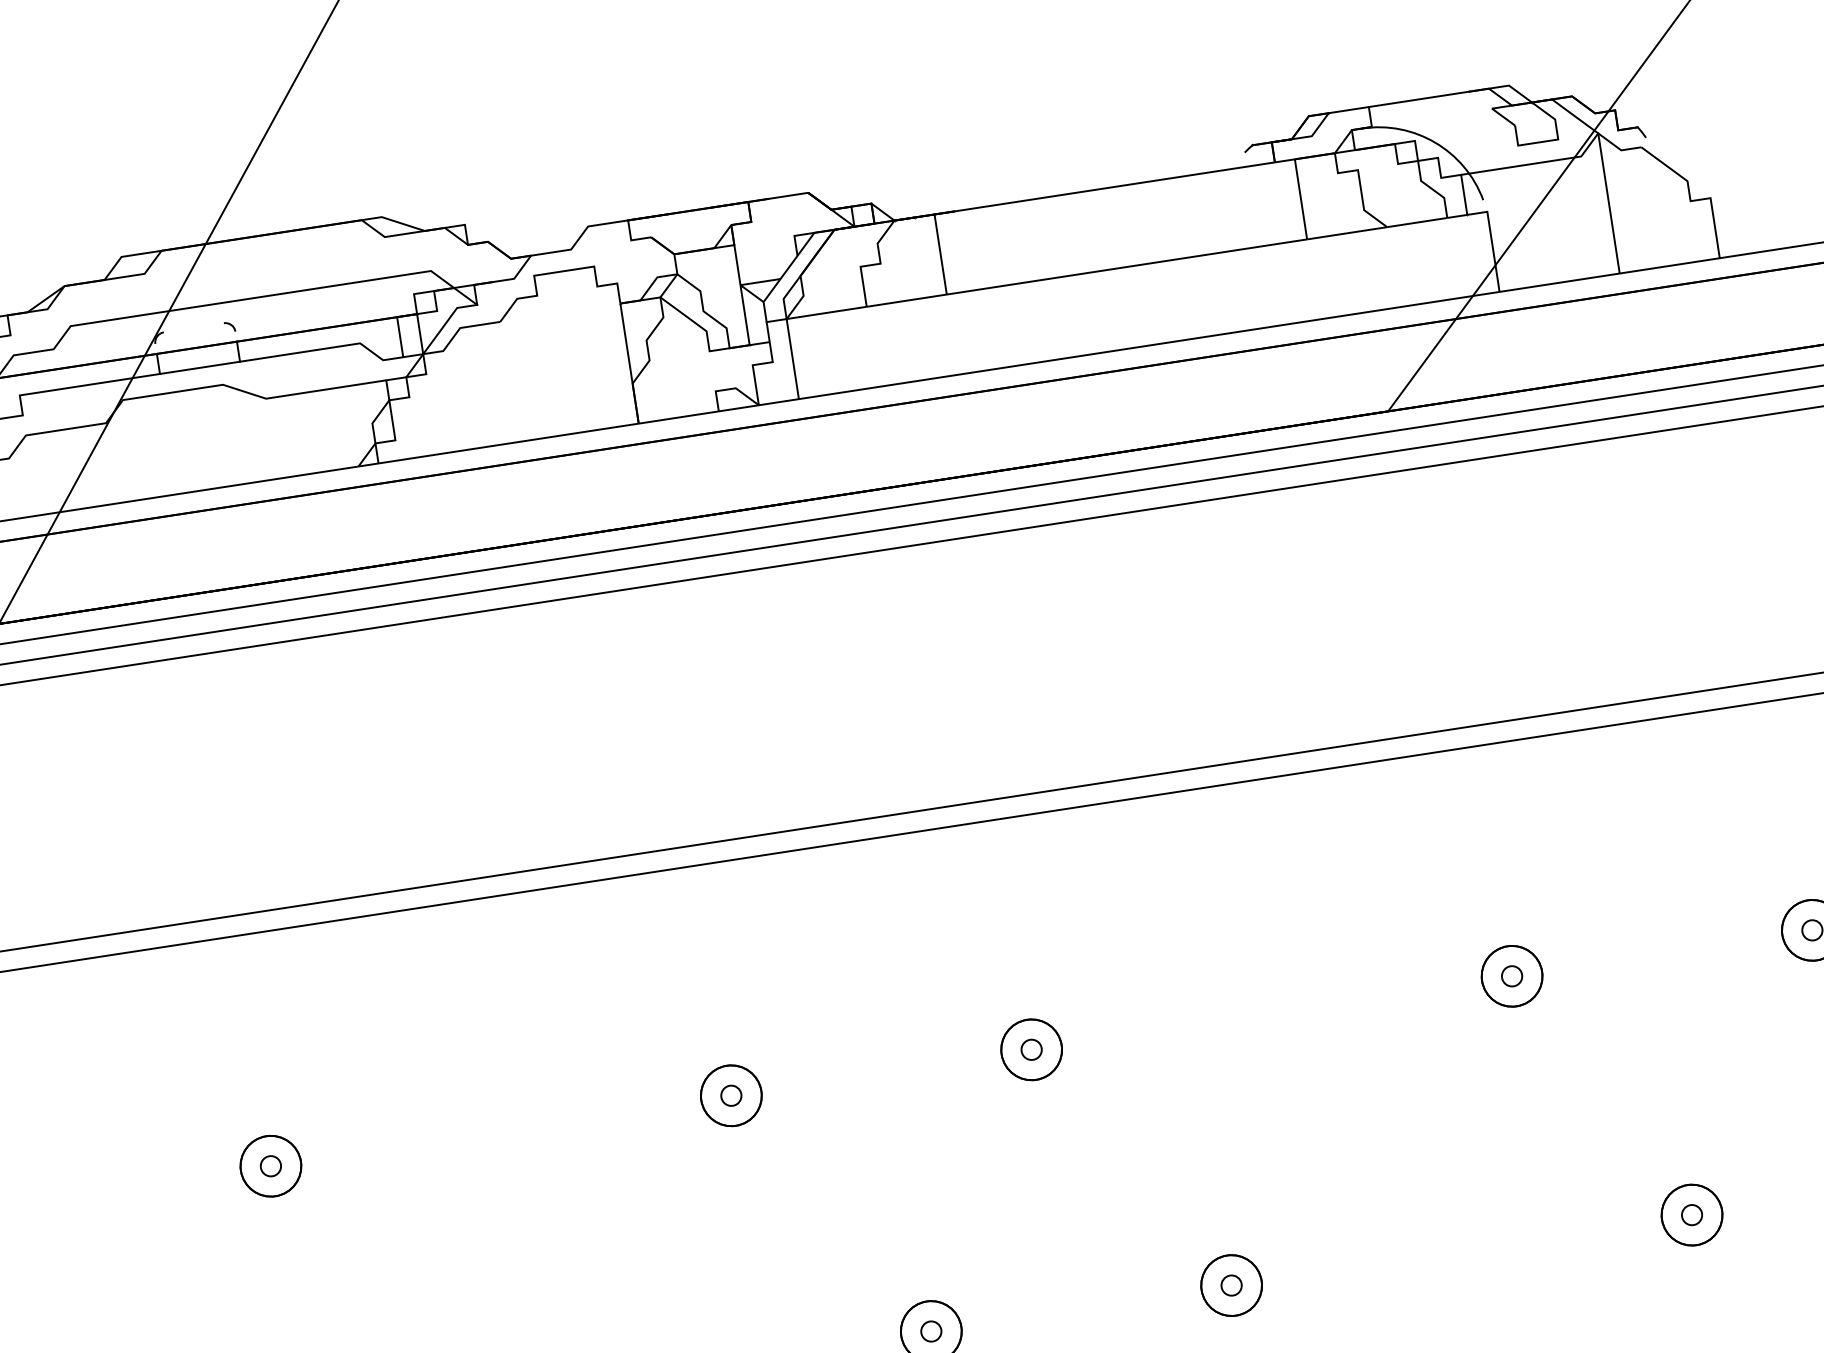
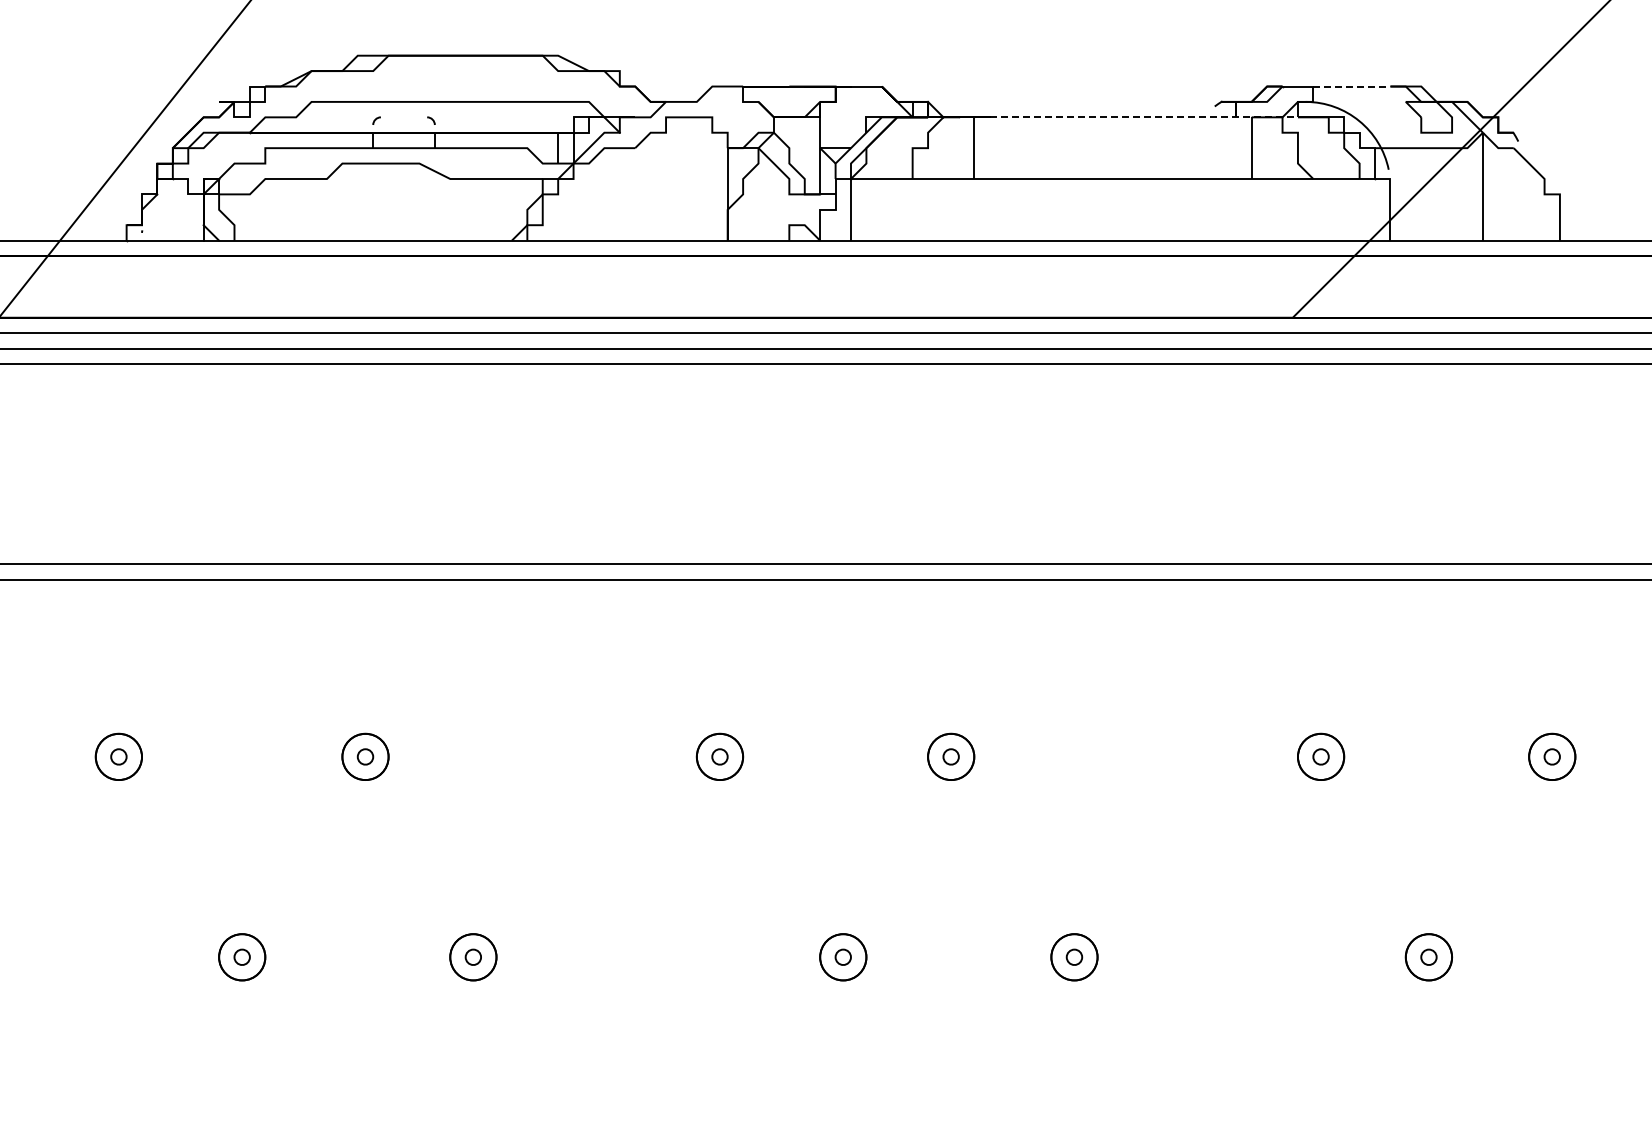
line: (1418, 99) -> (1351, 86), solid -> dashed
line: (1155, 180) -> (1144, 117), solid -> dashed

